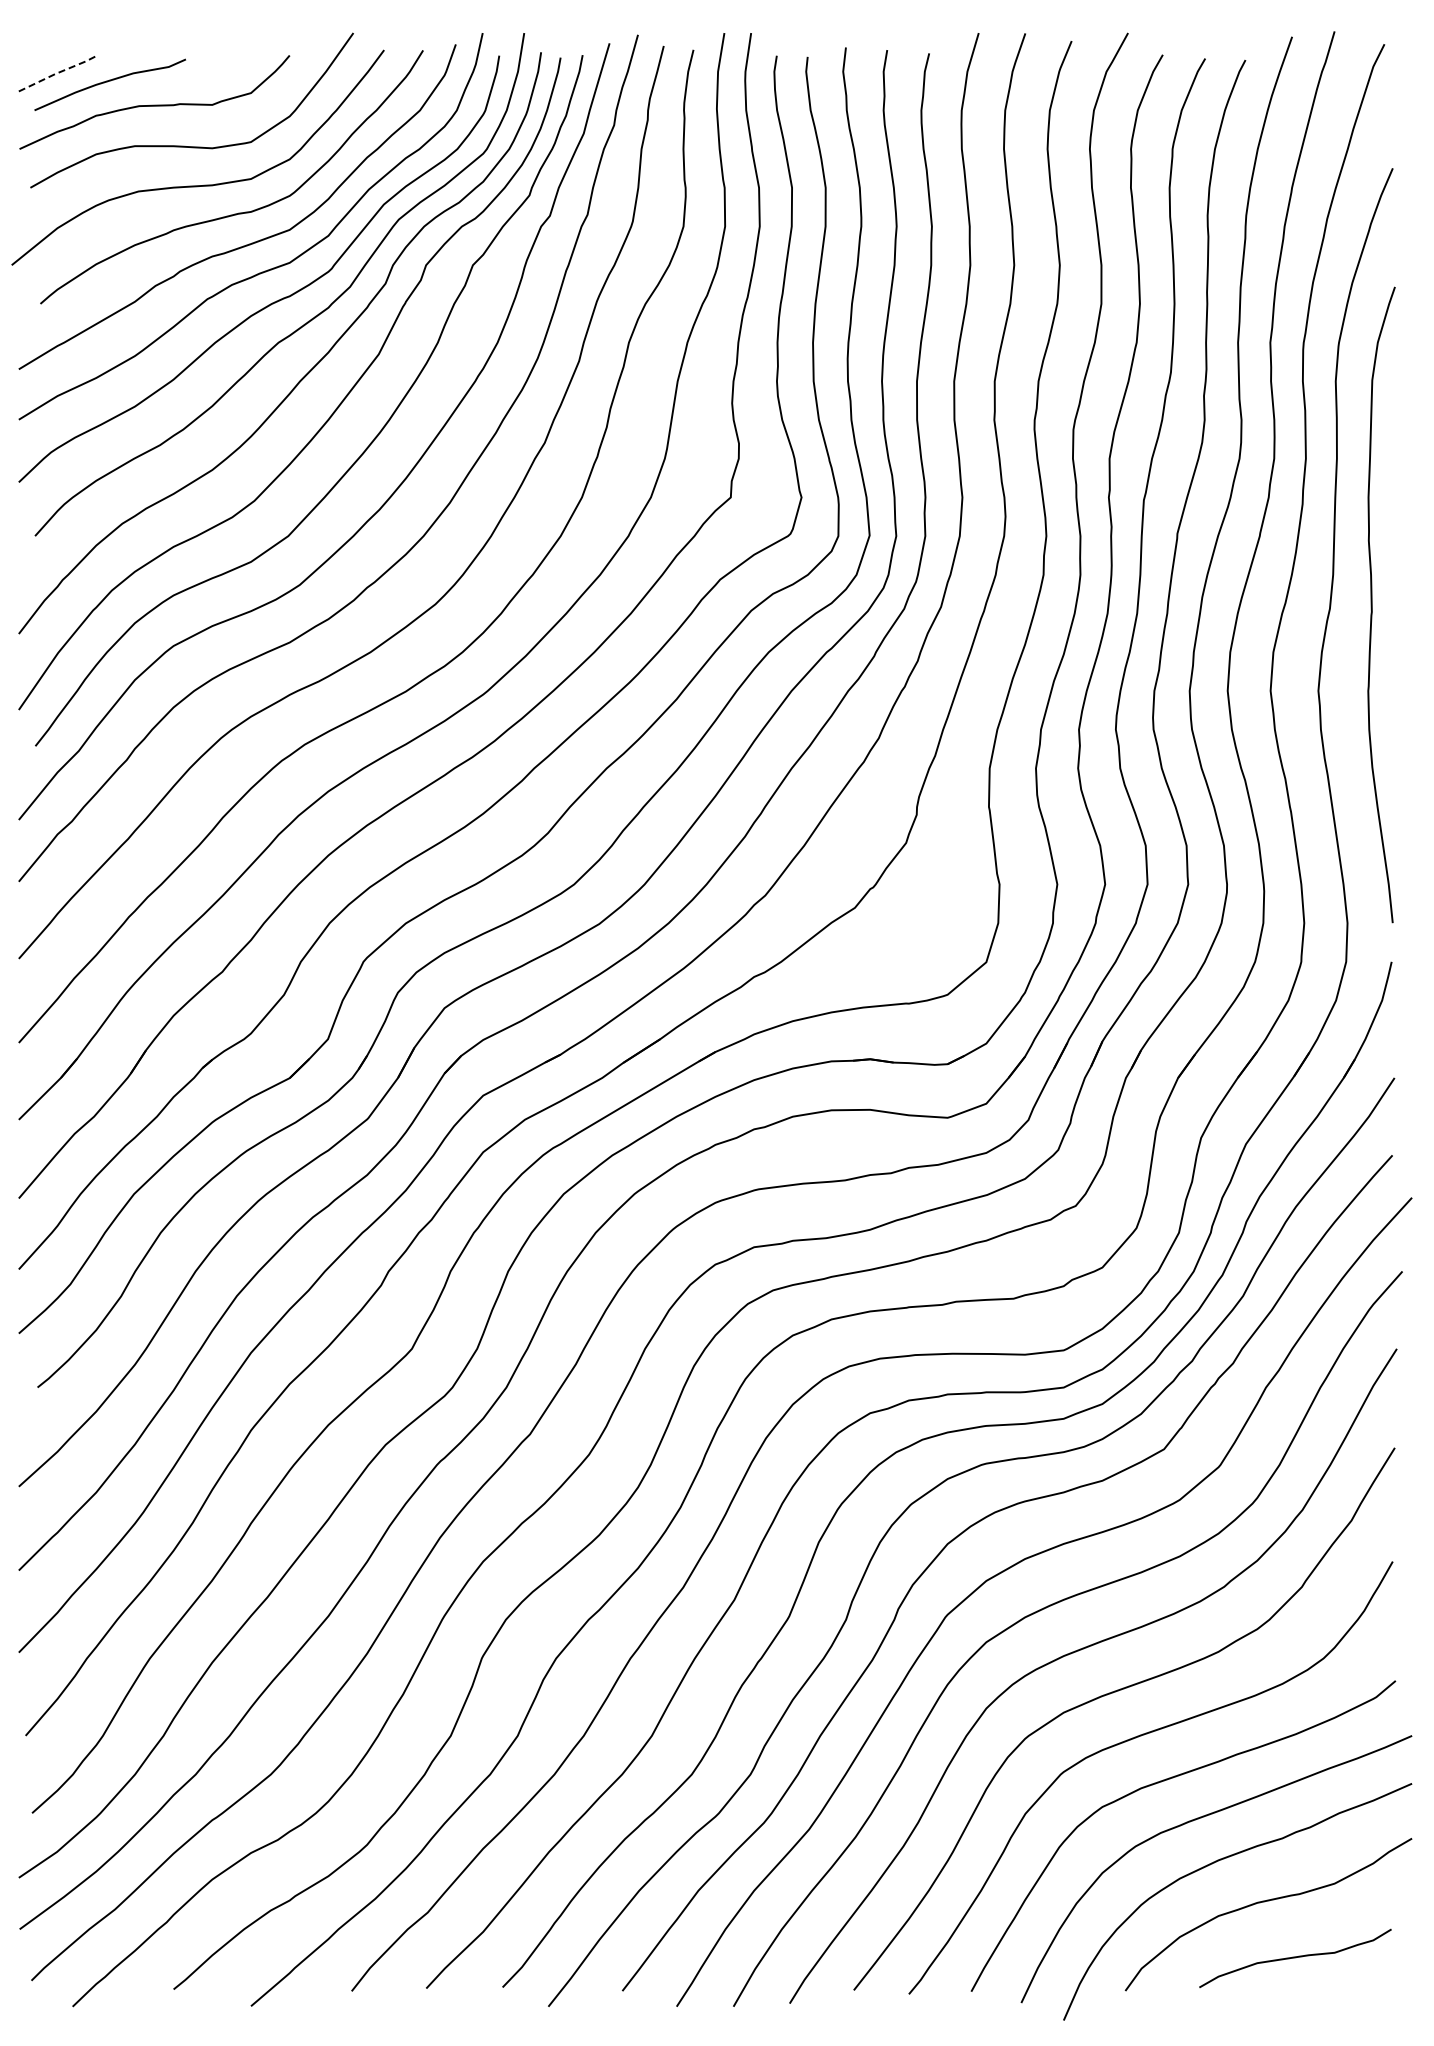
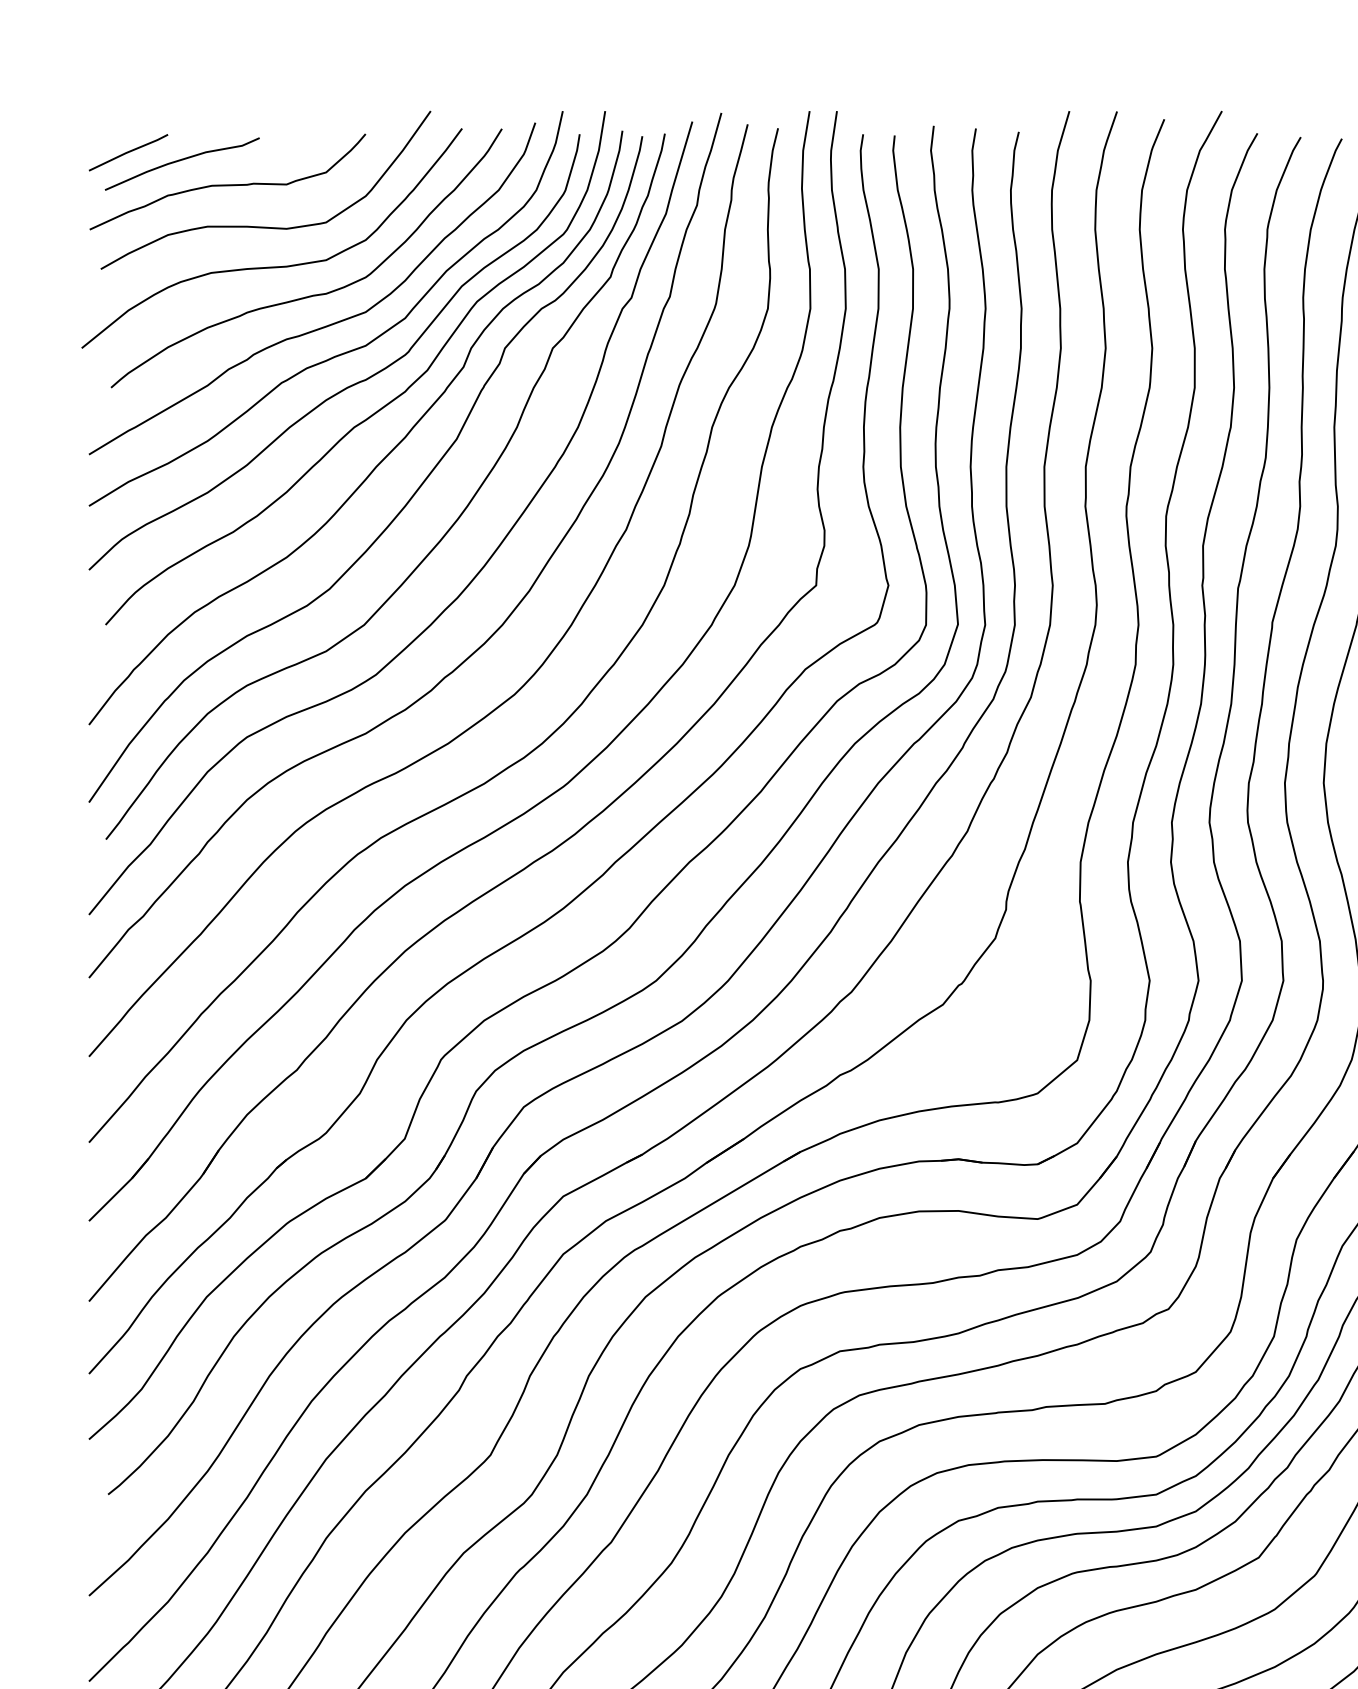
line: (57, 73) -> (128, 152), dashed -> solid

